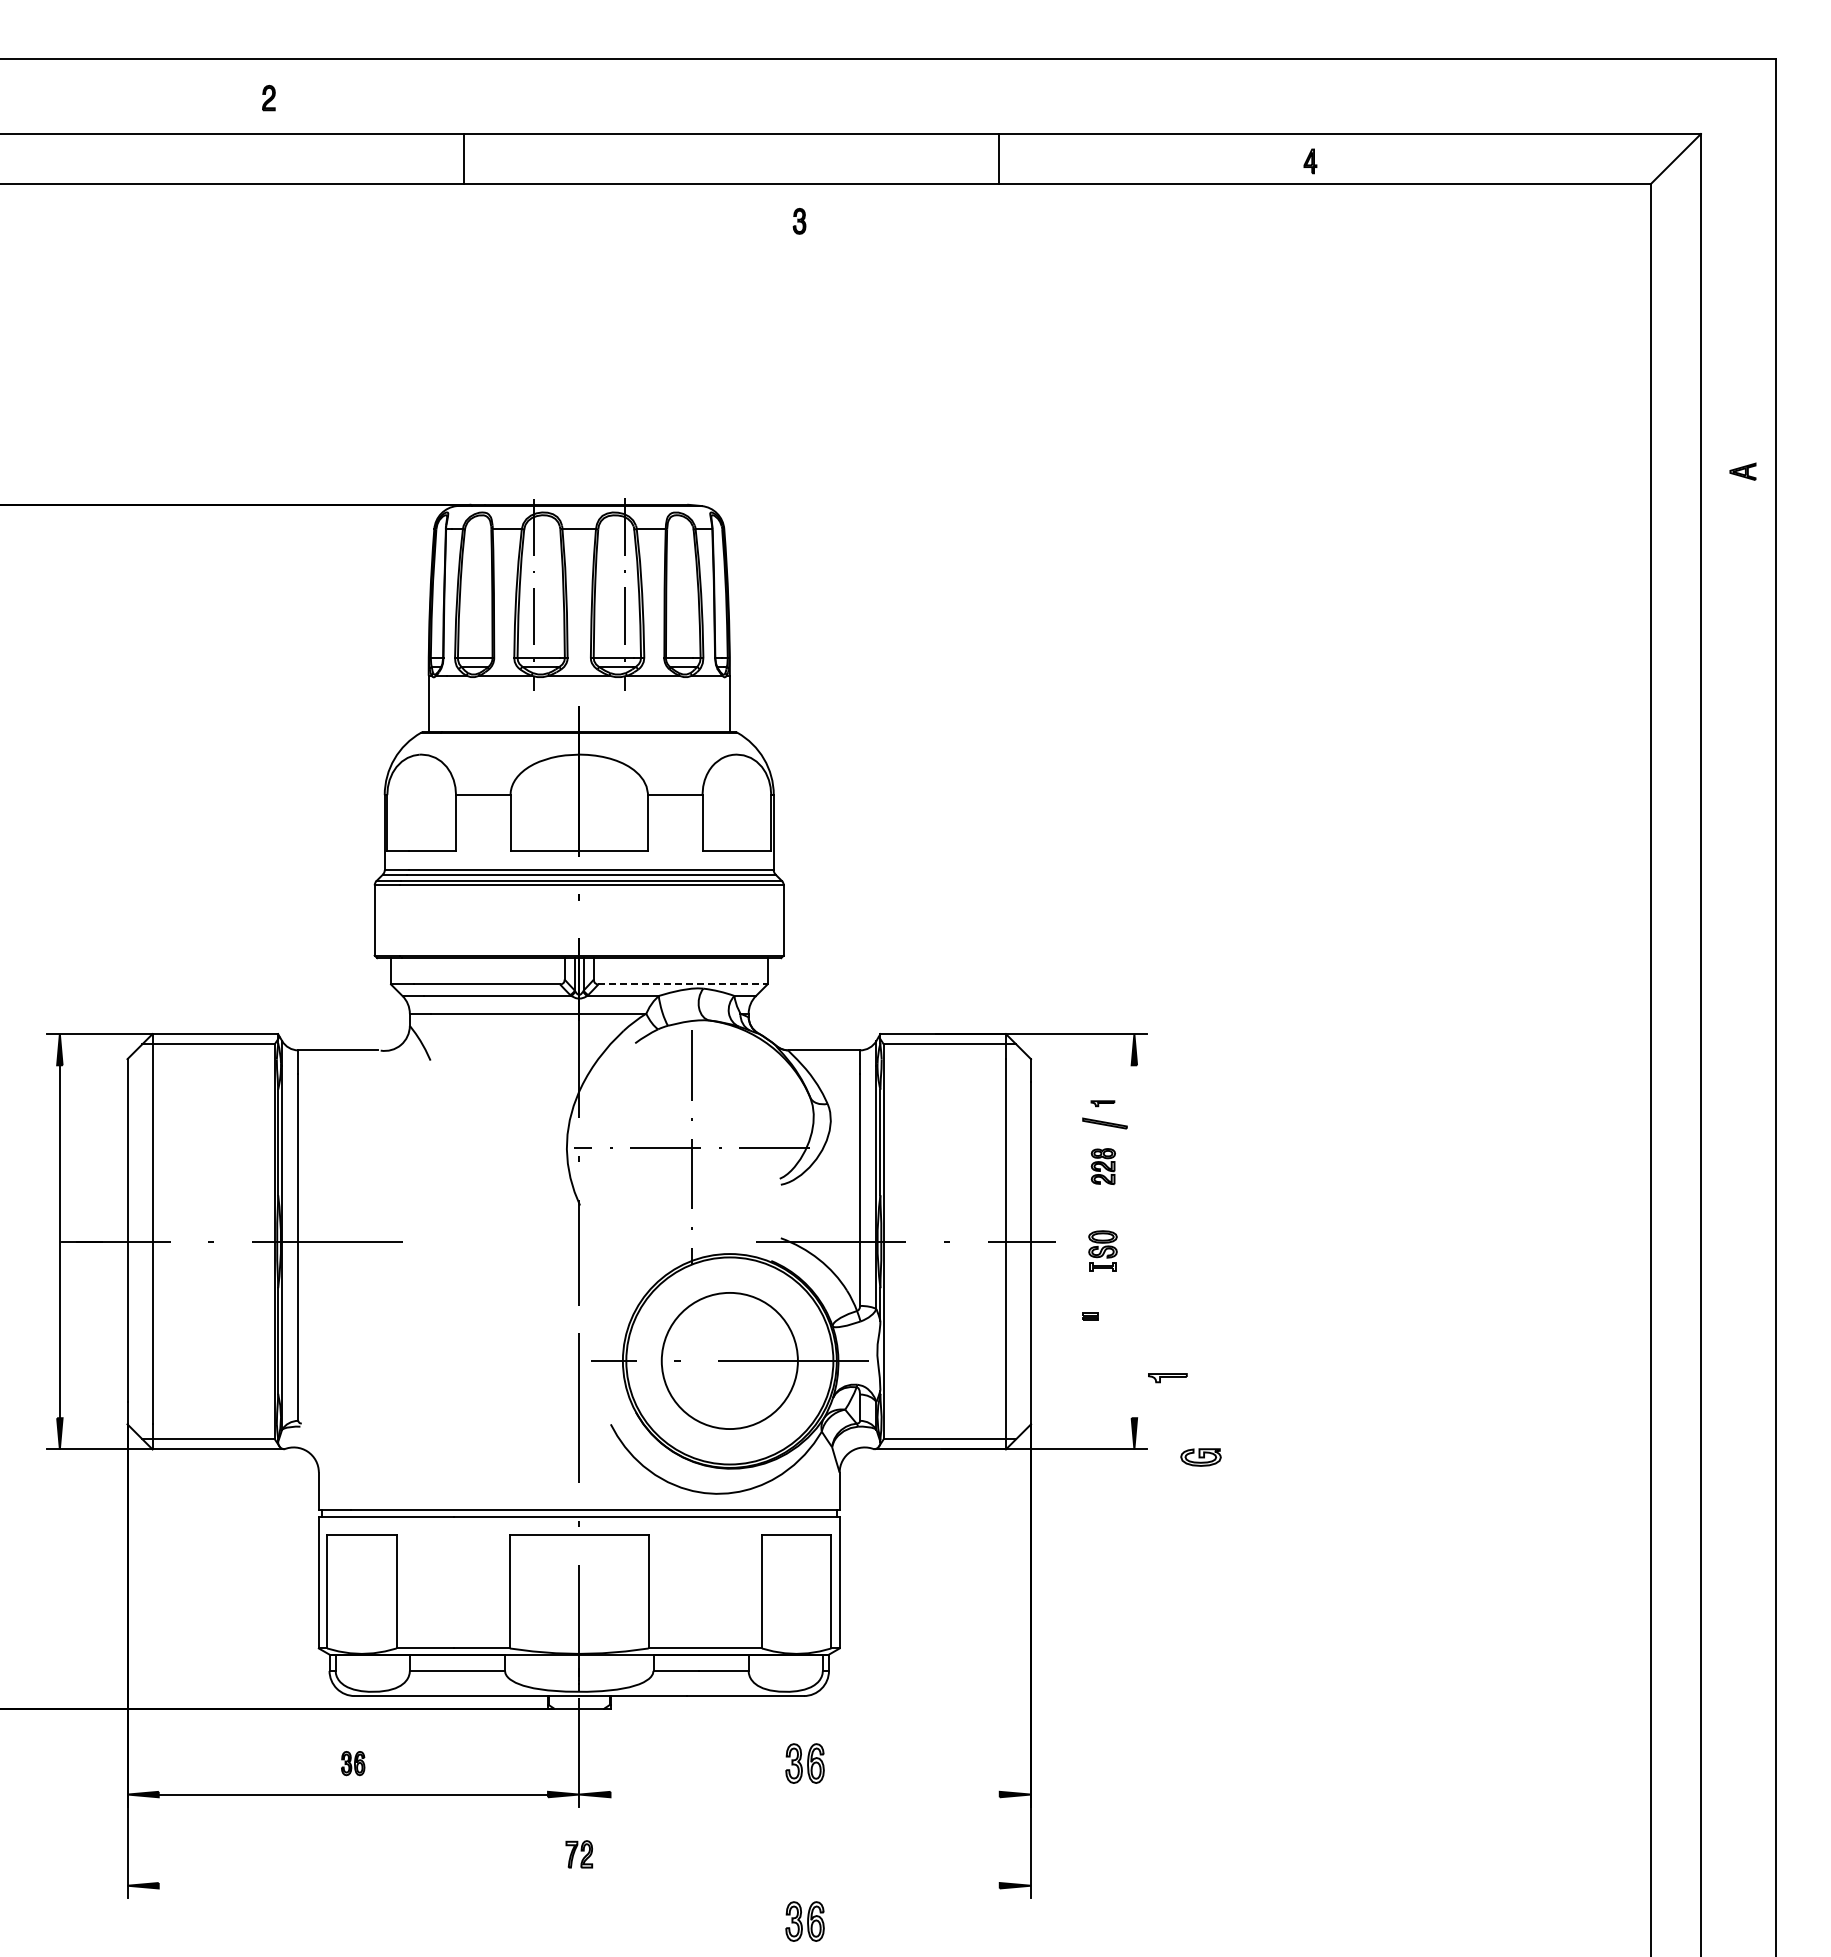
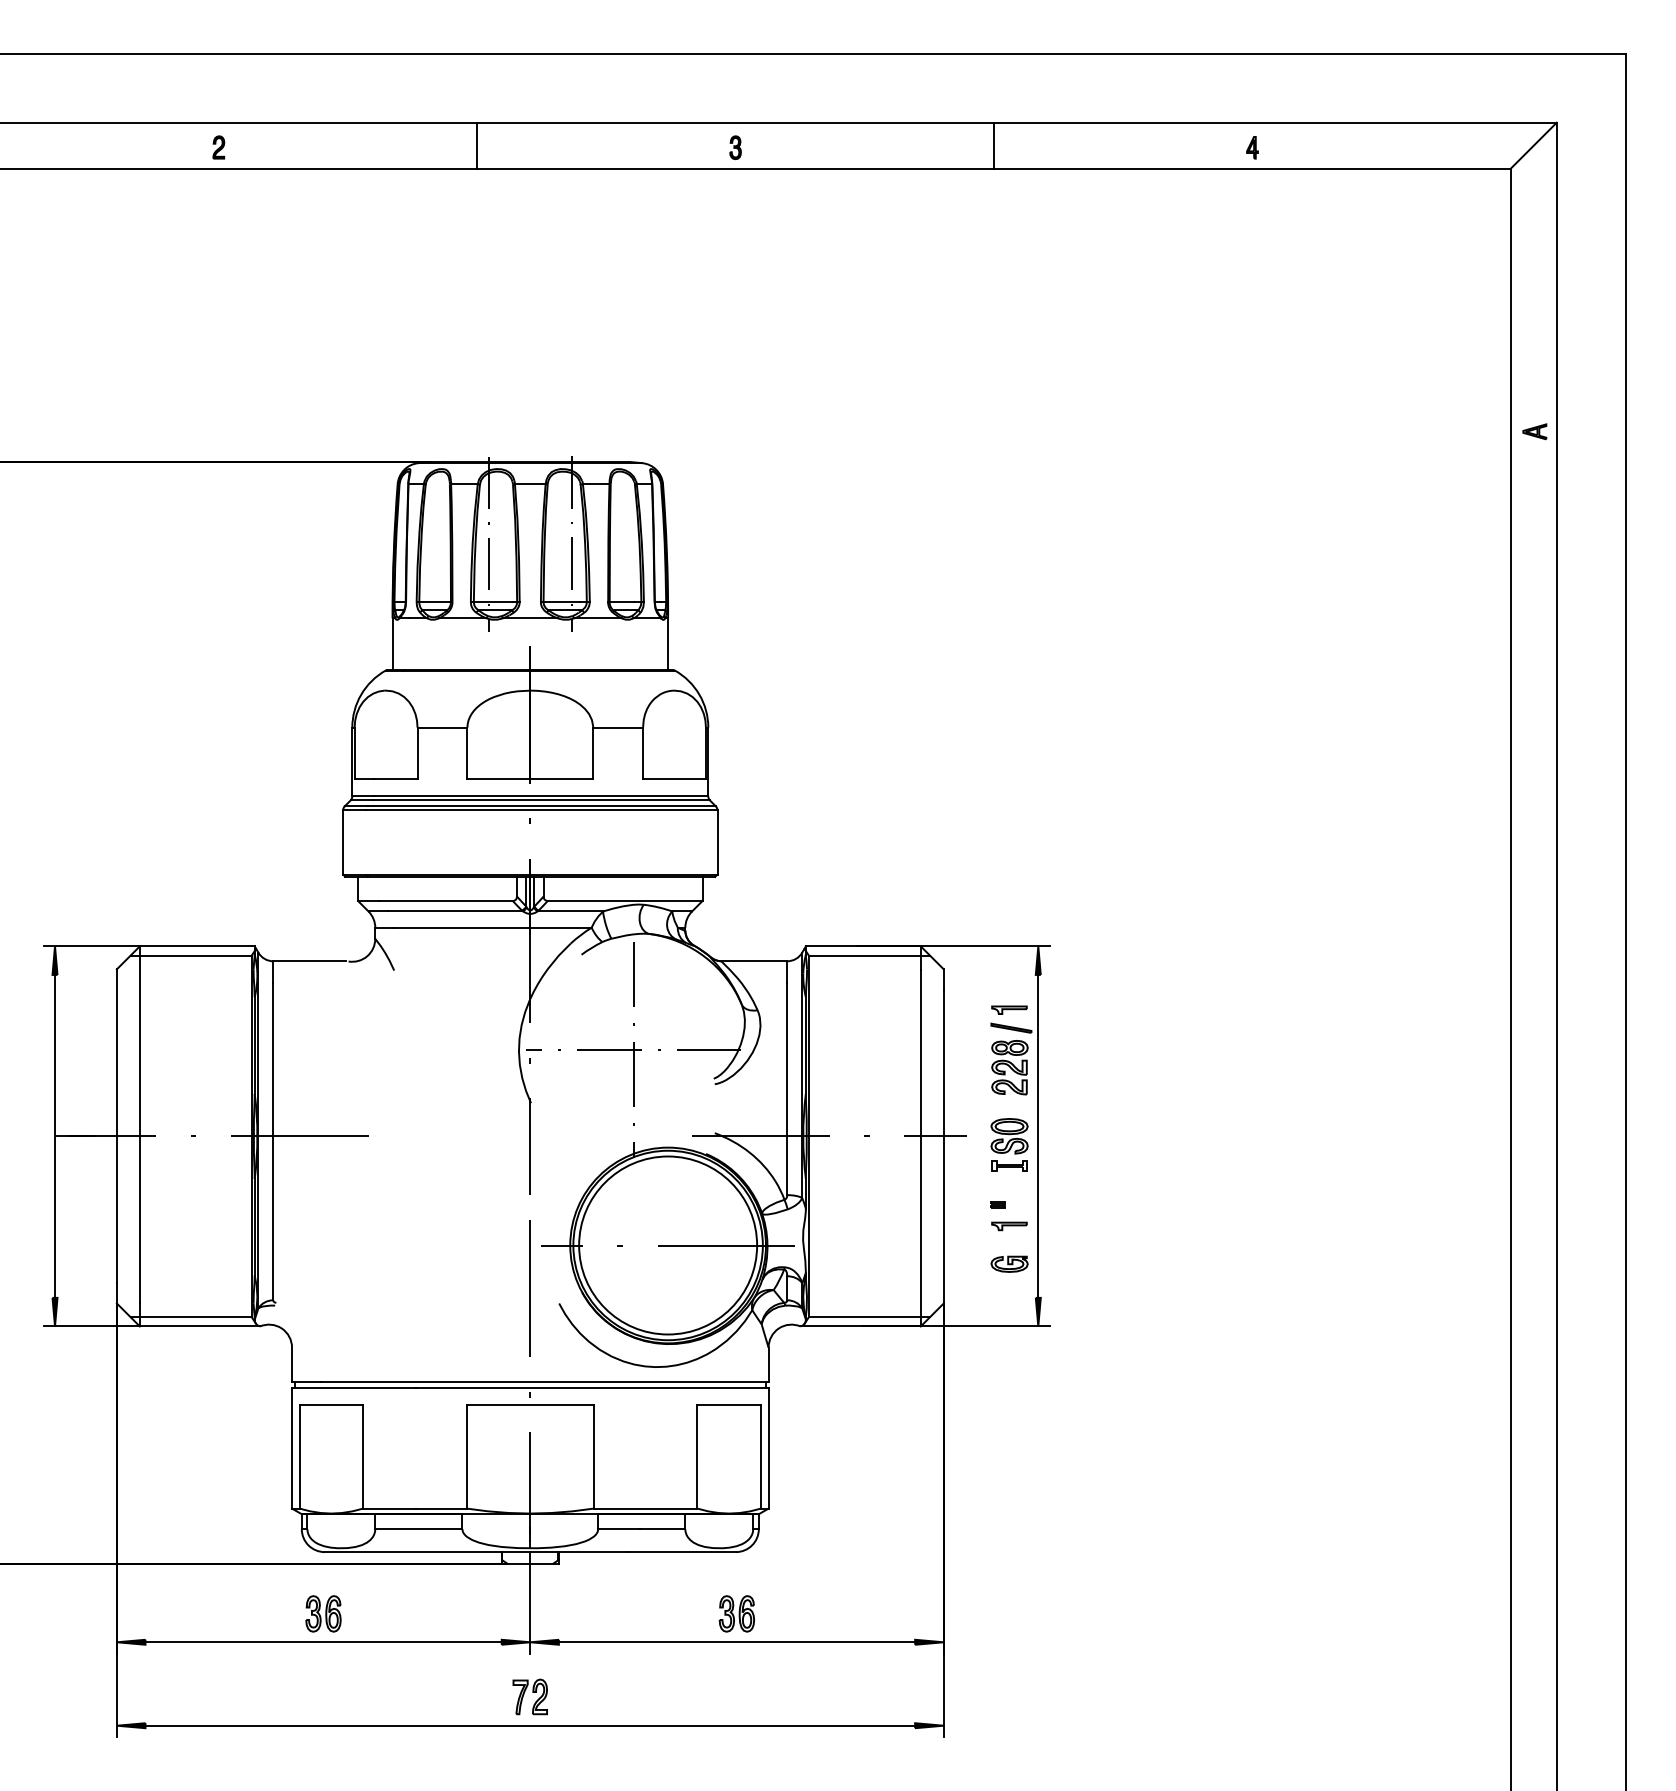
part: (268, 98) -> (218, 147), moved
line: (464, 159) -> (477, 146), moved
line: (999, 159) -> (994, 146), moved
part: (1310, 161) -> (1252, 147), moved
part: (799, 221) -> (735, 147), moved
part: (1742, 471) -> (1534, 431), moved
line: (682, 984) -> (624, 900), dashed -> solid
part: (1102, 1103) -> (1009, 1009), size x1.67
part: (1103, 1166) -> (1010, 1067), size x1.67
line: (1134, 1241) -> (1038, 1136), added
part: (1102, 1250) -> (1009, 1144), size x1.43
circle: (729, 1360) -> (667, 1245), size x1.43
part: (1167, 1378) -> (1009, 1226), moved
part: (1200, 1457) -> (1009, 1264), moved
part: (352, 1763) -> (322, 1613), size x1.67
line: (804, 1794) -> (736, 1642), added
part: (579, 1854) -> (530, 1697), size x1.43
line: (578, 1885) -> (529, 1725), added
part: (804, 1921) -> (736, 1758), removed

